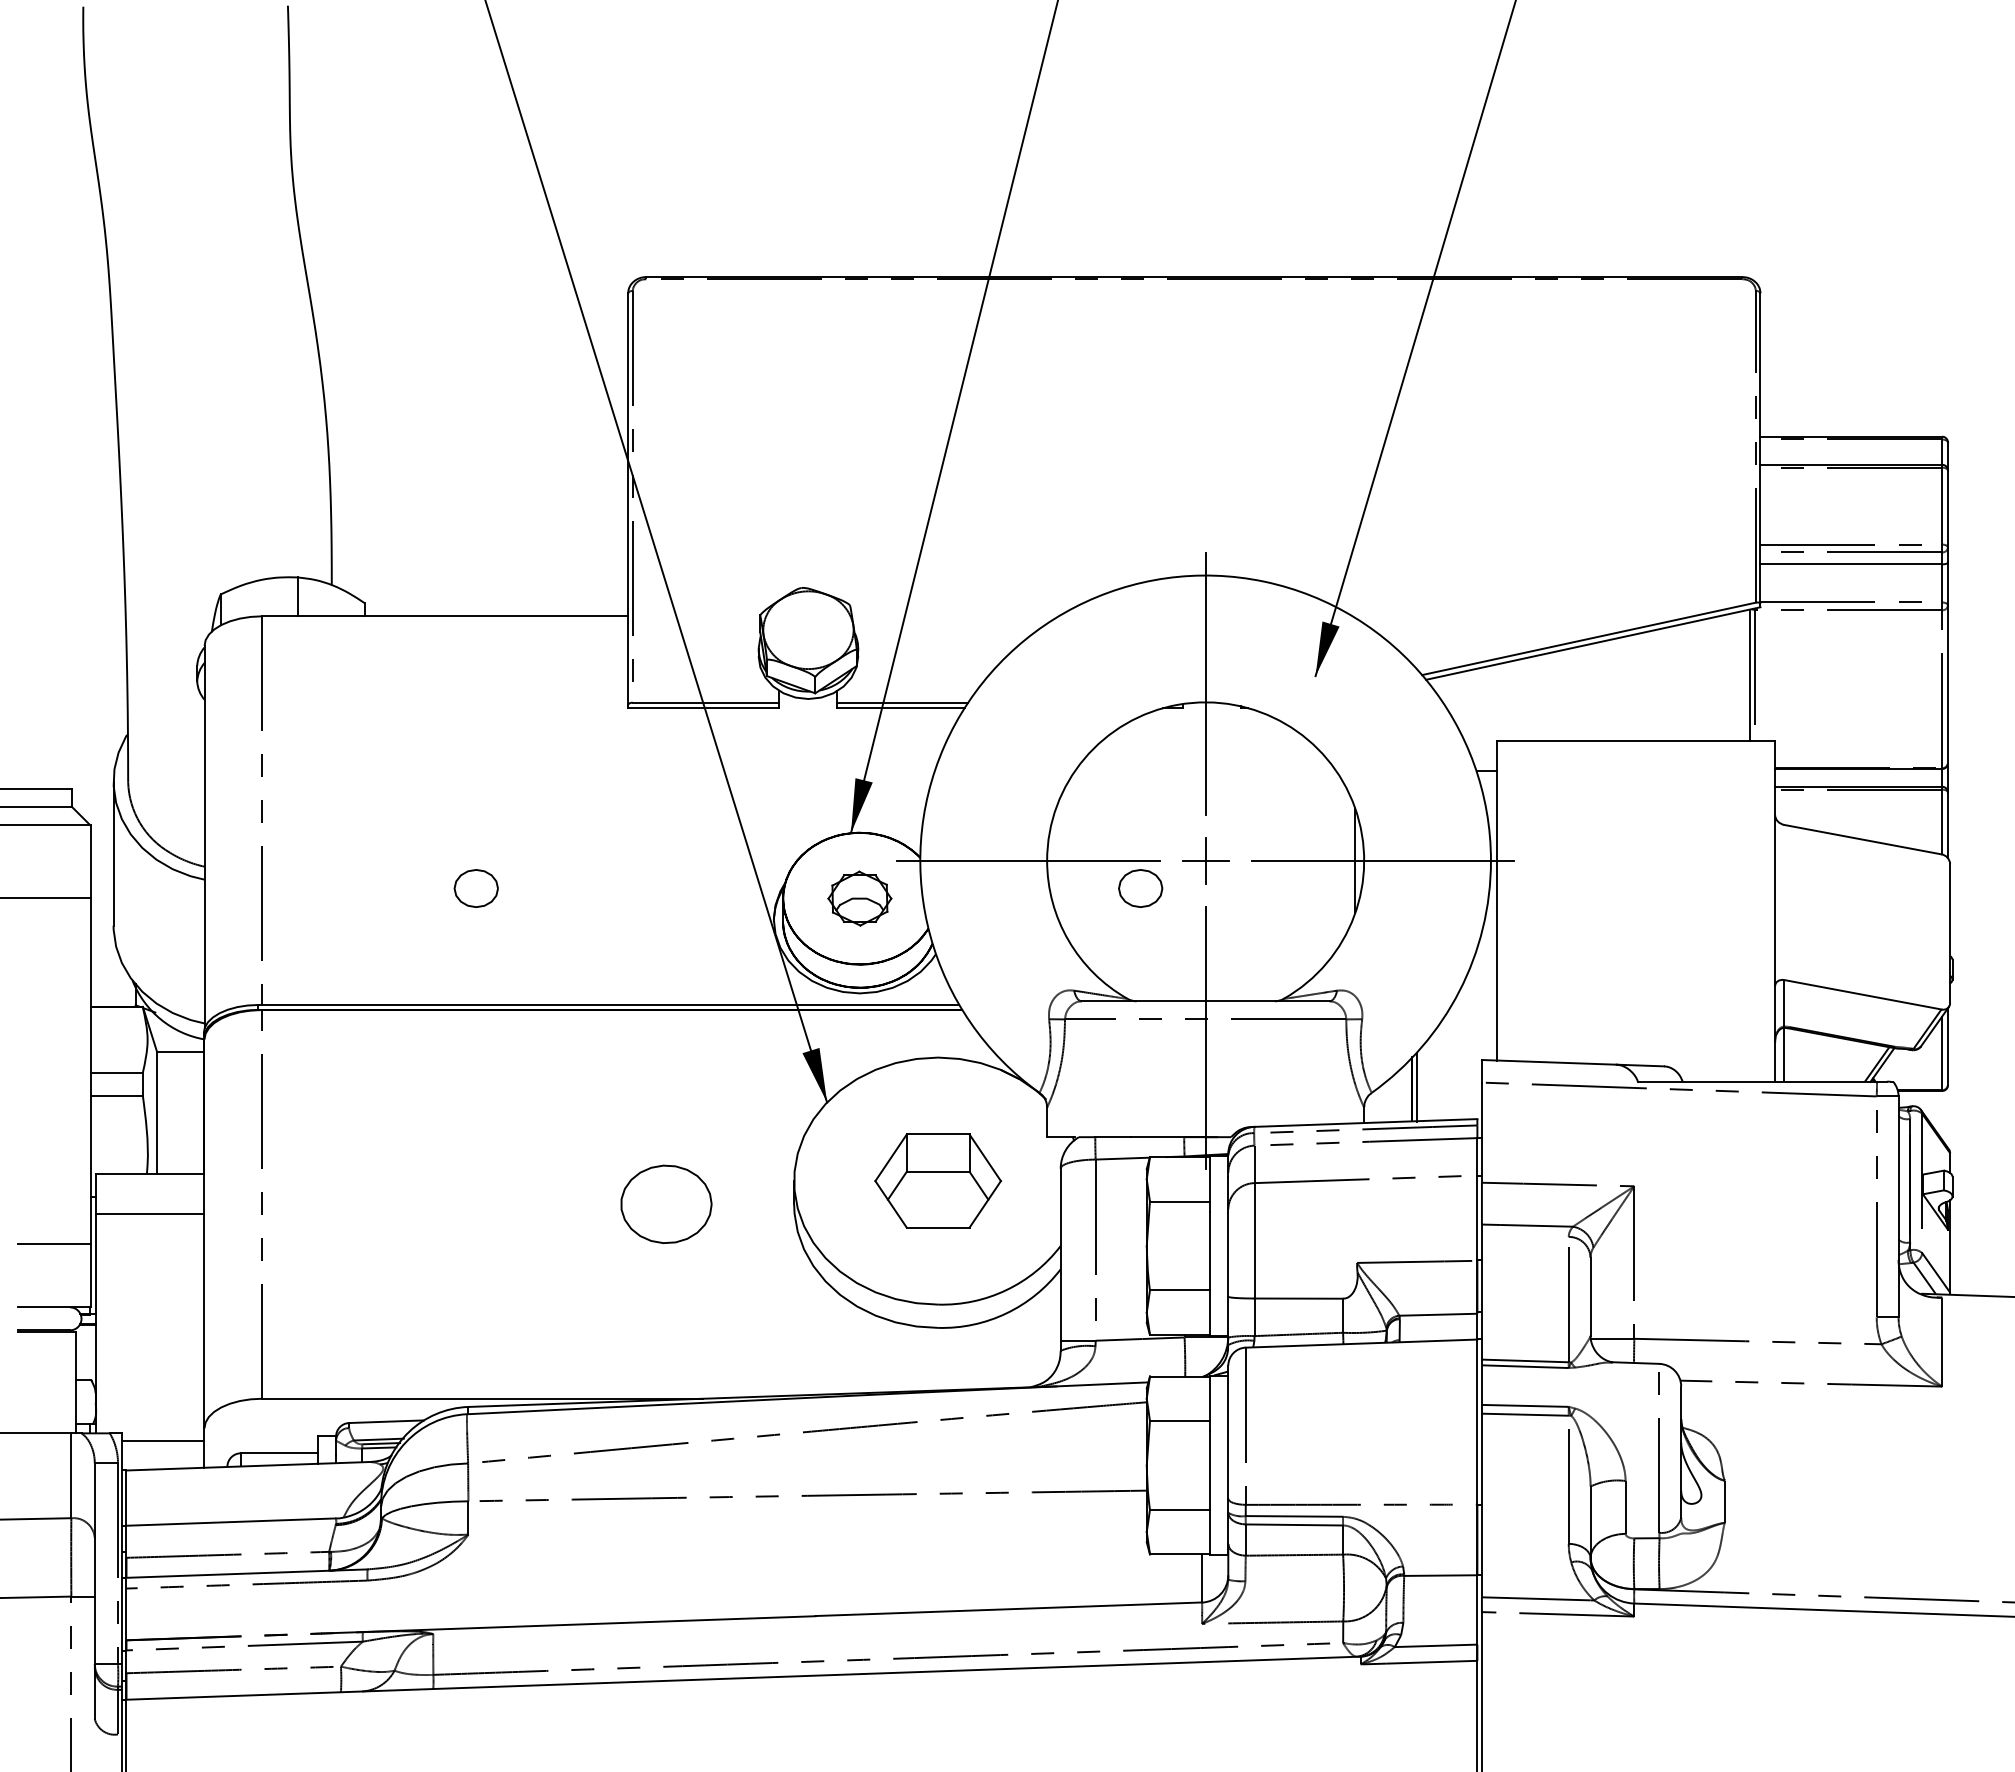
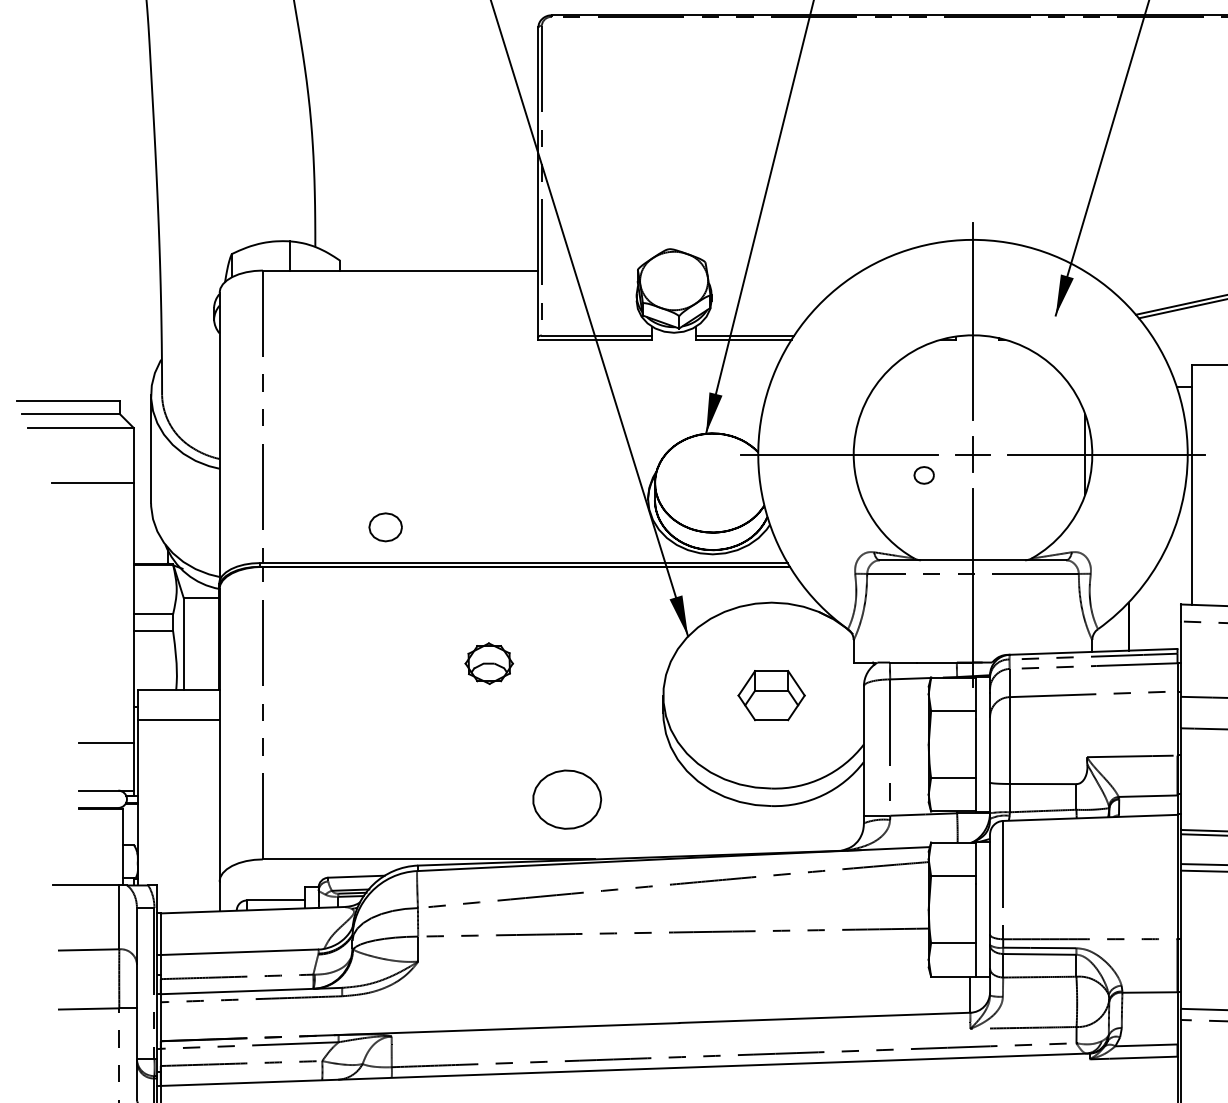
part: (475, 888) -> (385, 527), moved
part: (1140, 888) -> (923, 475), size x0.6
part: (859, 898) -> (488, 663), moved
line: (1416, 1087) -> (1131, 625), removed
part: (937, 1180) -> (771, 695), size x0.7
part: (666, 1203) -> (567, 799), moved
line: (162, 1441) -> (187, 891), removed

